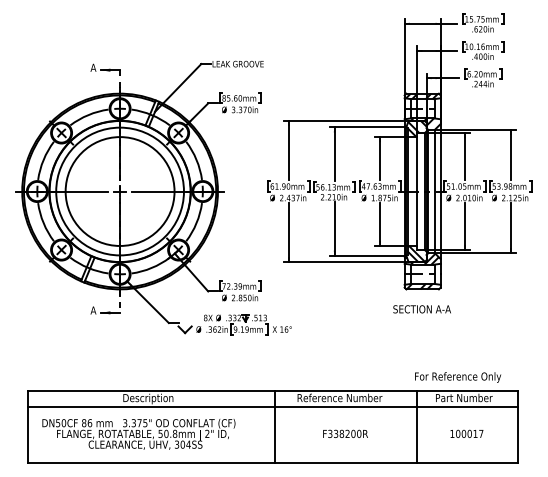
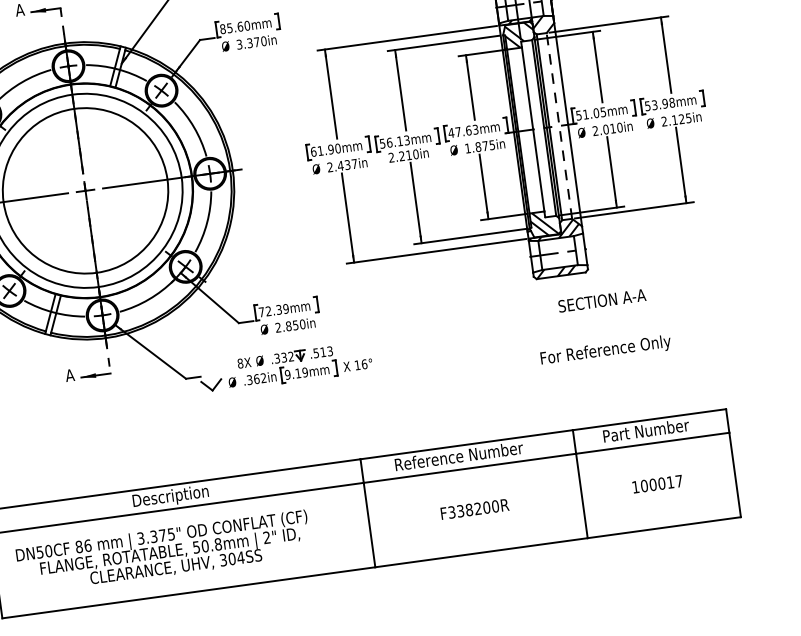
line: (434, 191) -> (558, 125), solid -> dashed
text: (421, 309) -> (601, 301), moved
text: (458, 377) -> (606, 351), moved

